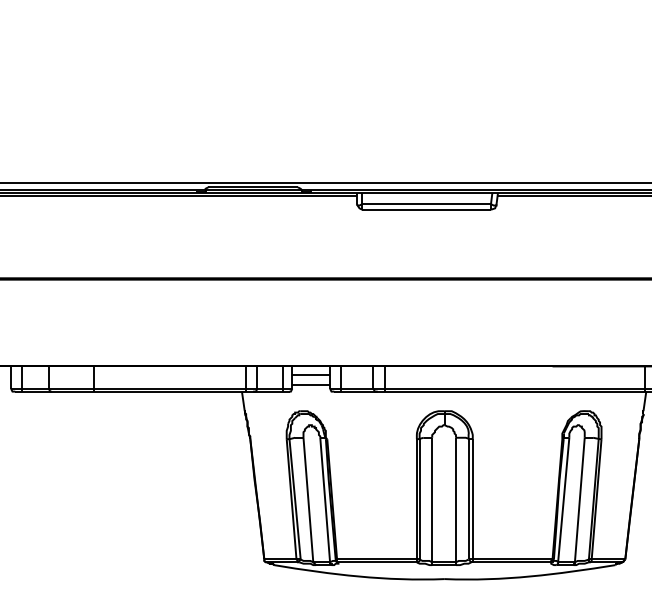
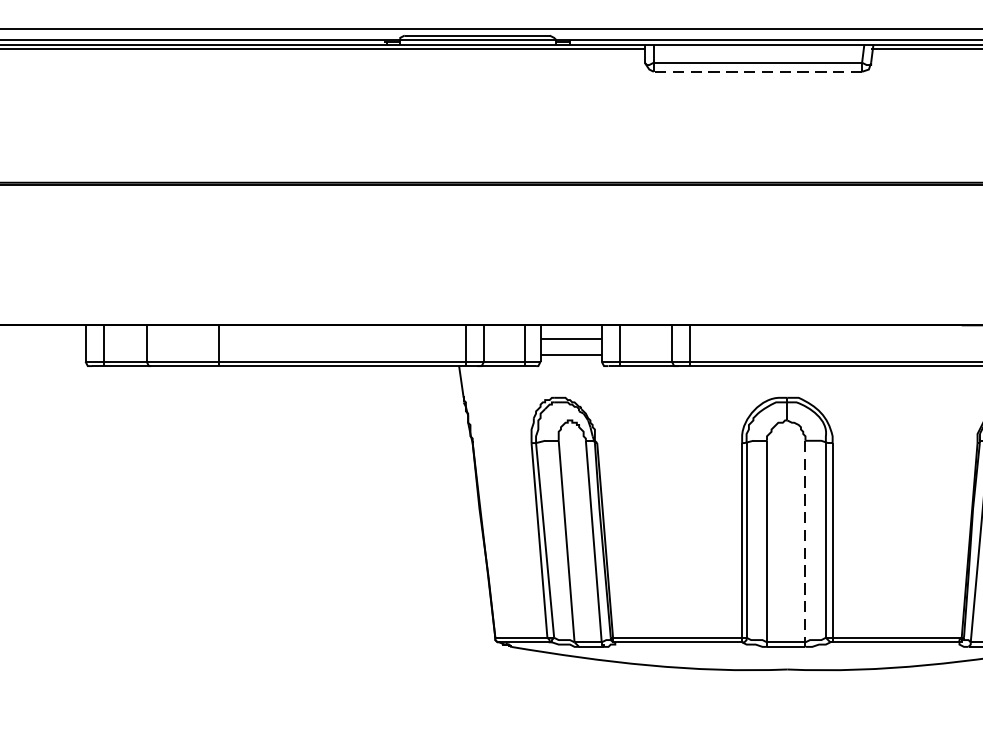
line: (426, 209) -> (757, 71), solid -> dashed
line: (455, 500) -> (804, 542), solid -> dashed

